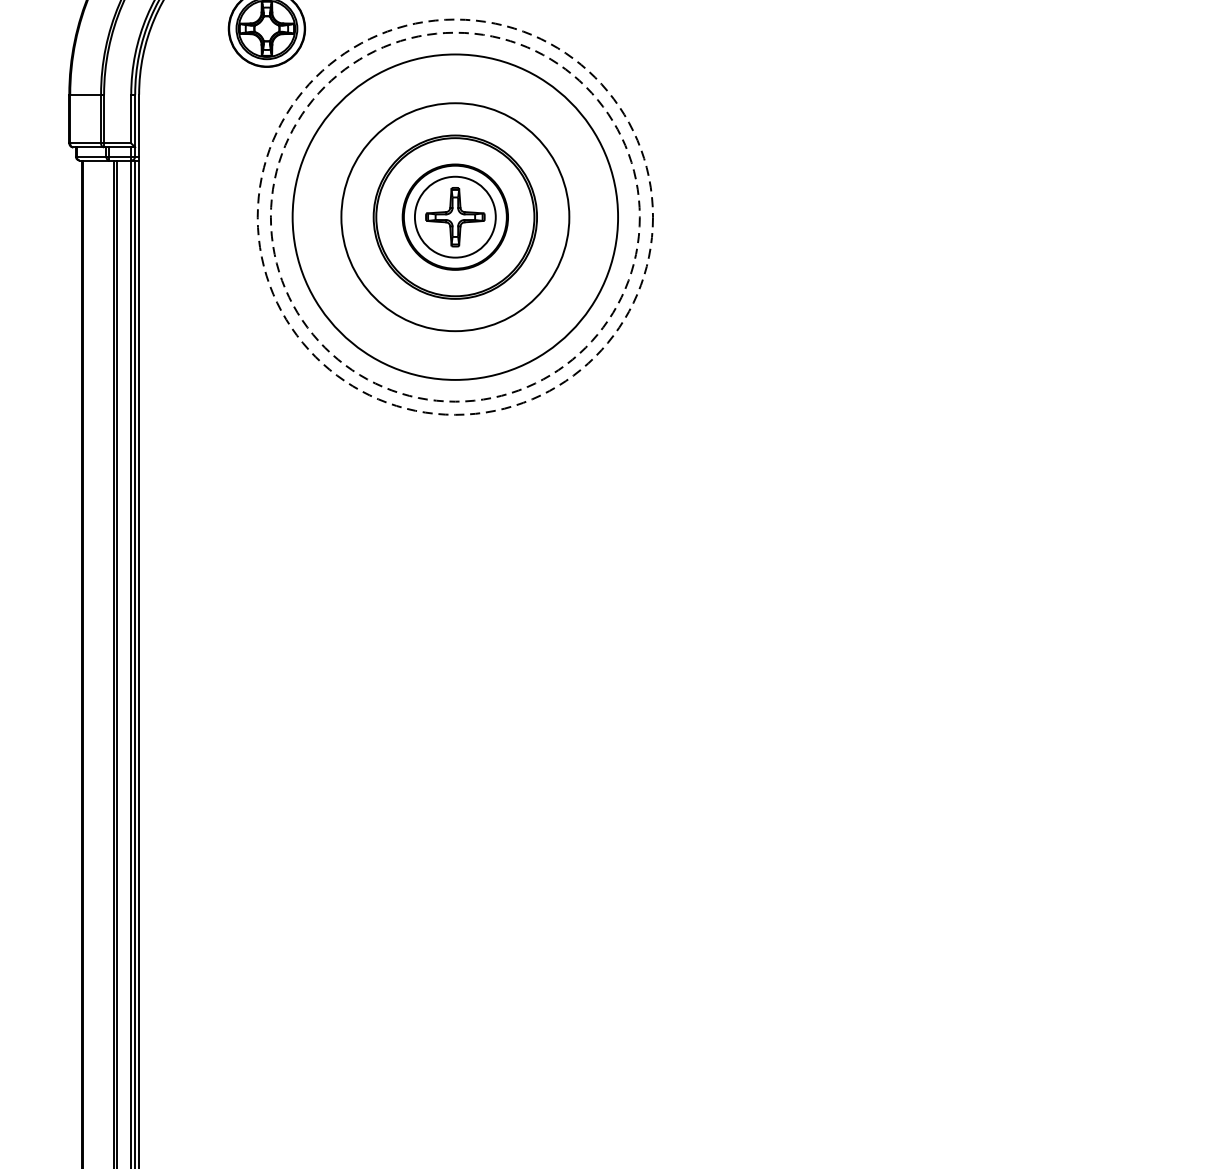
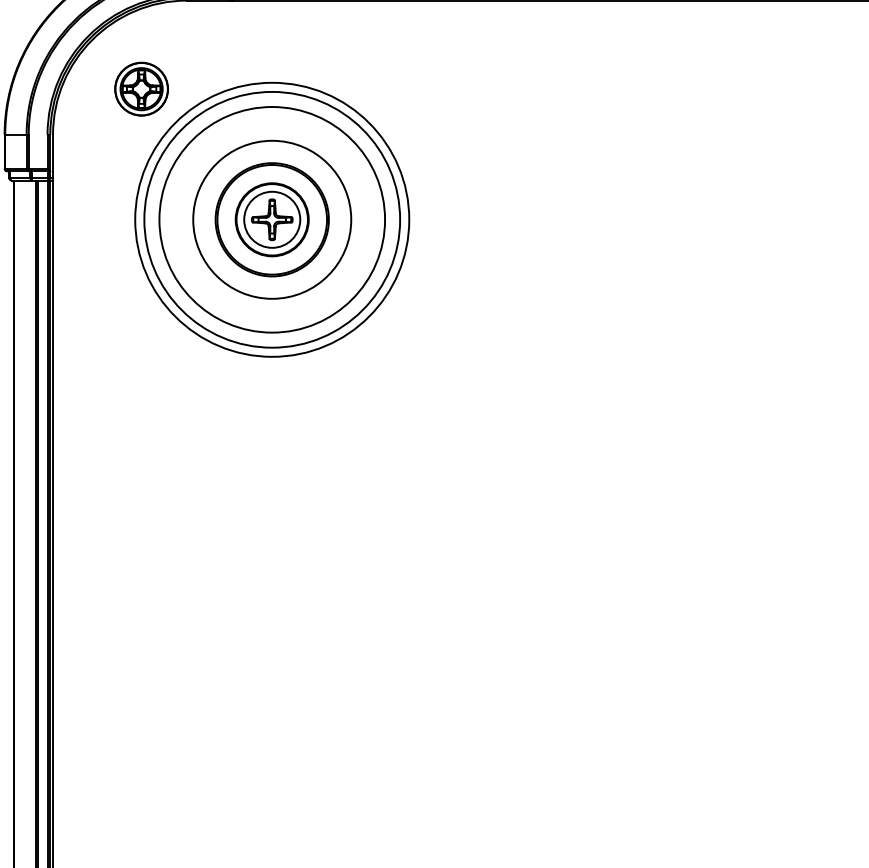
circle: (455, 216) -> (272, 219), dashed -> solid
circle: (455, 216) -> (272, 219), dashed -> solid

